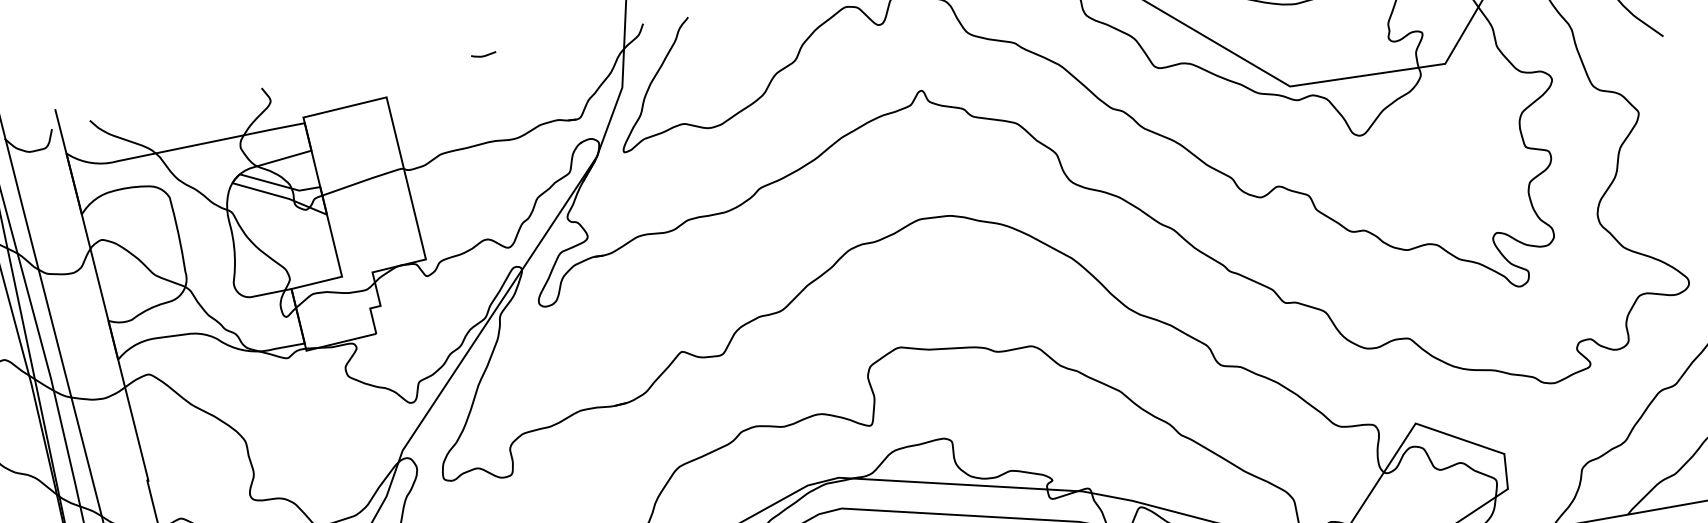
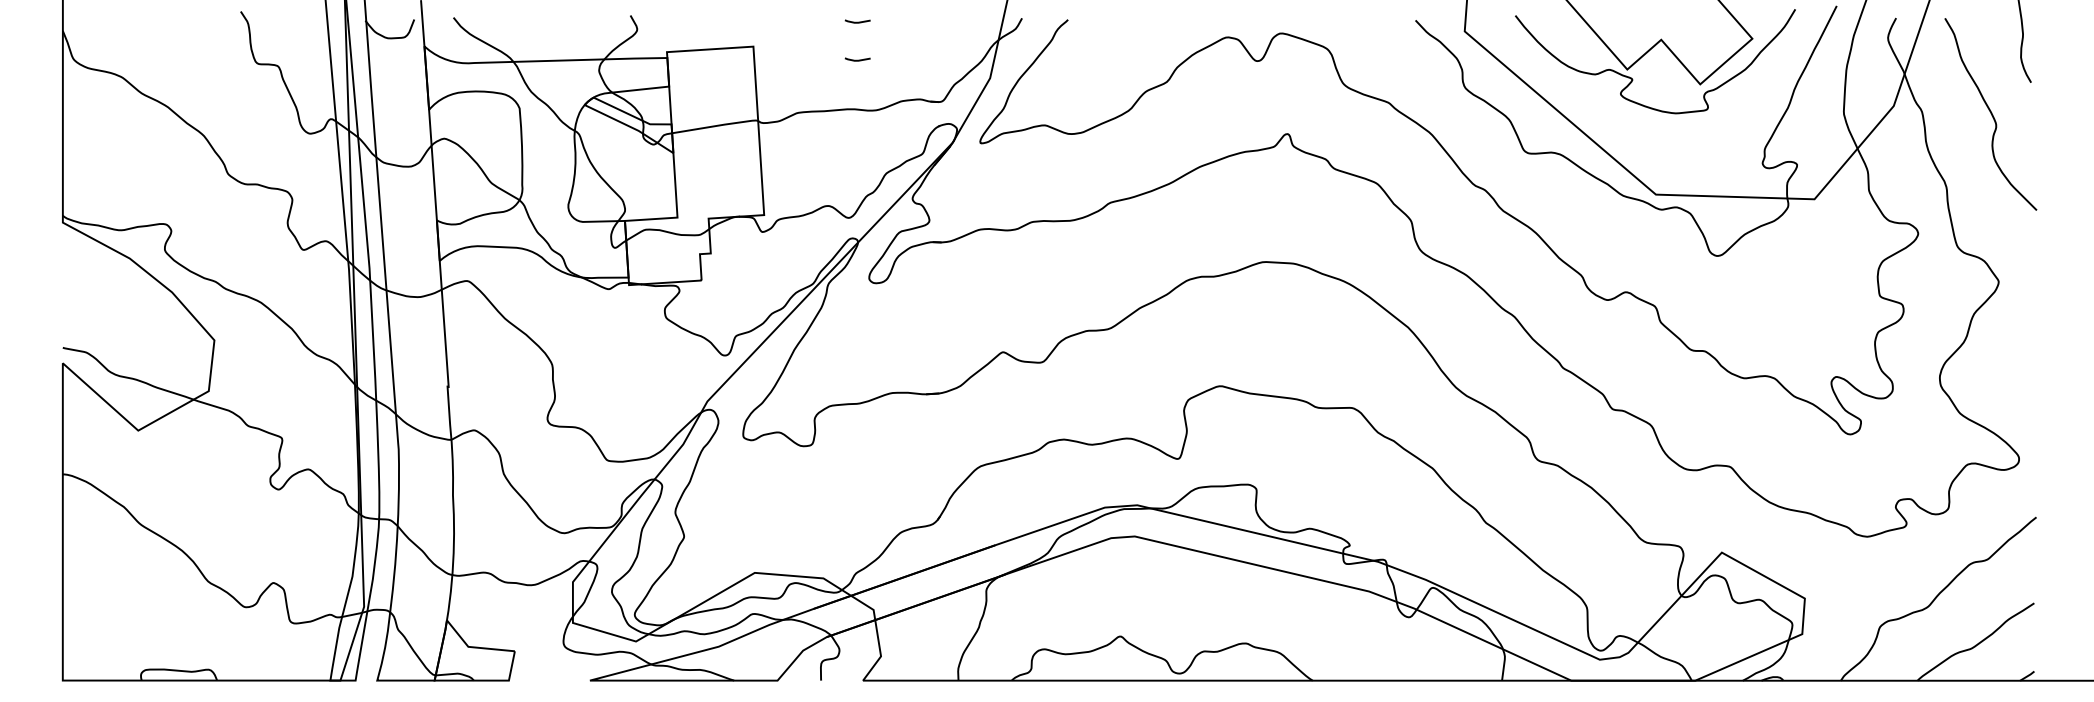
line: (490, 92) -> (857, 59), added

